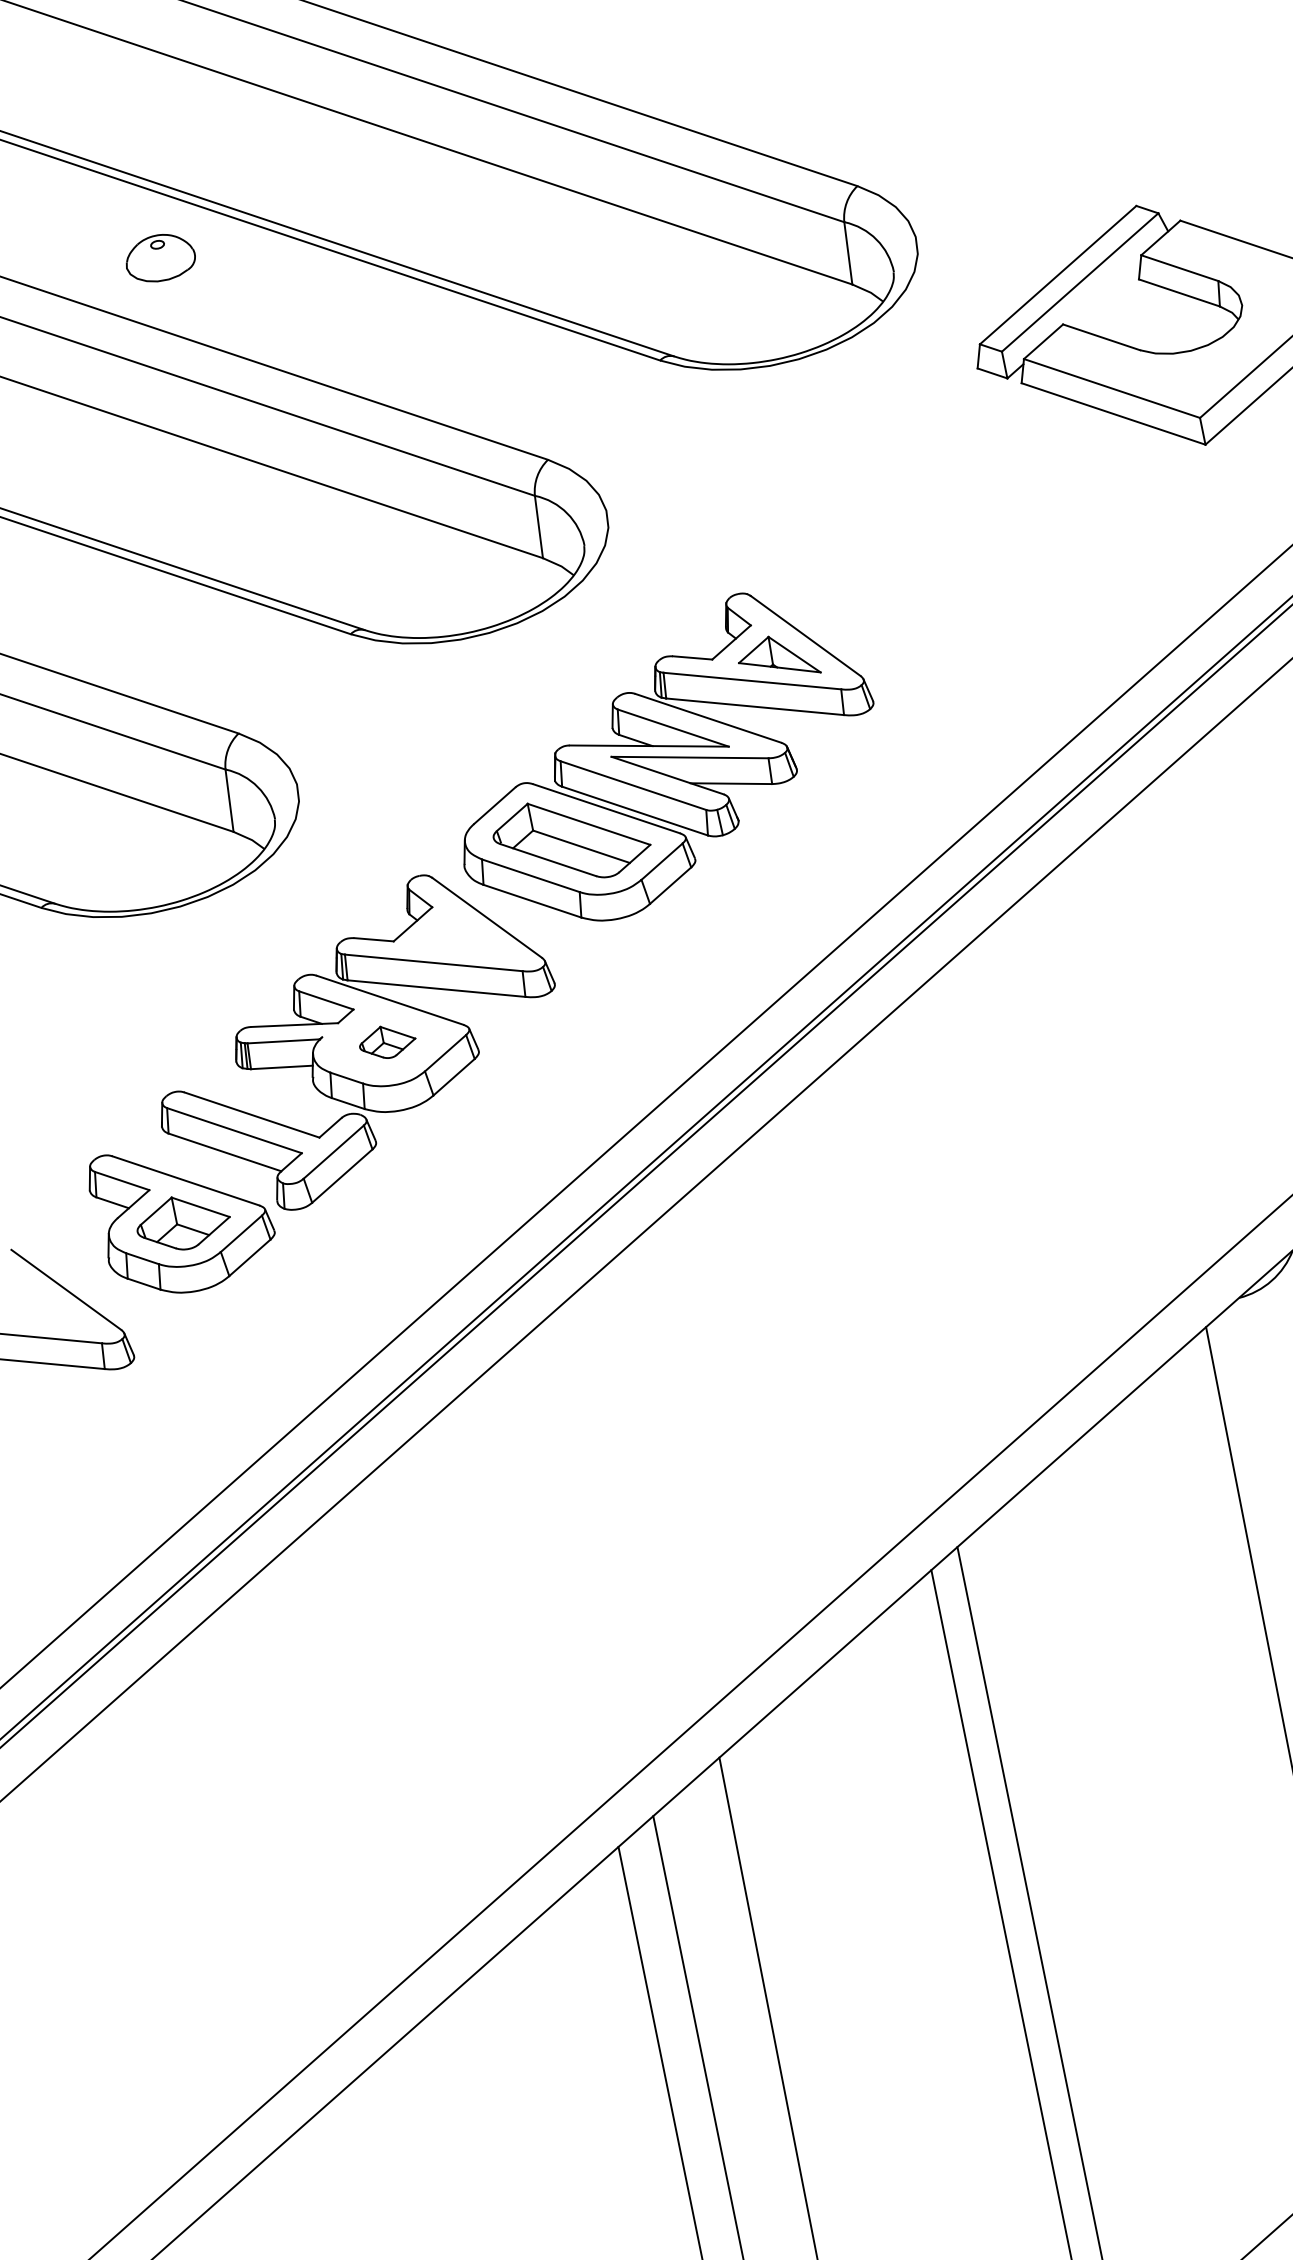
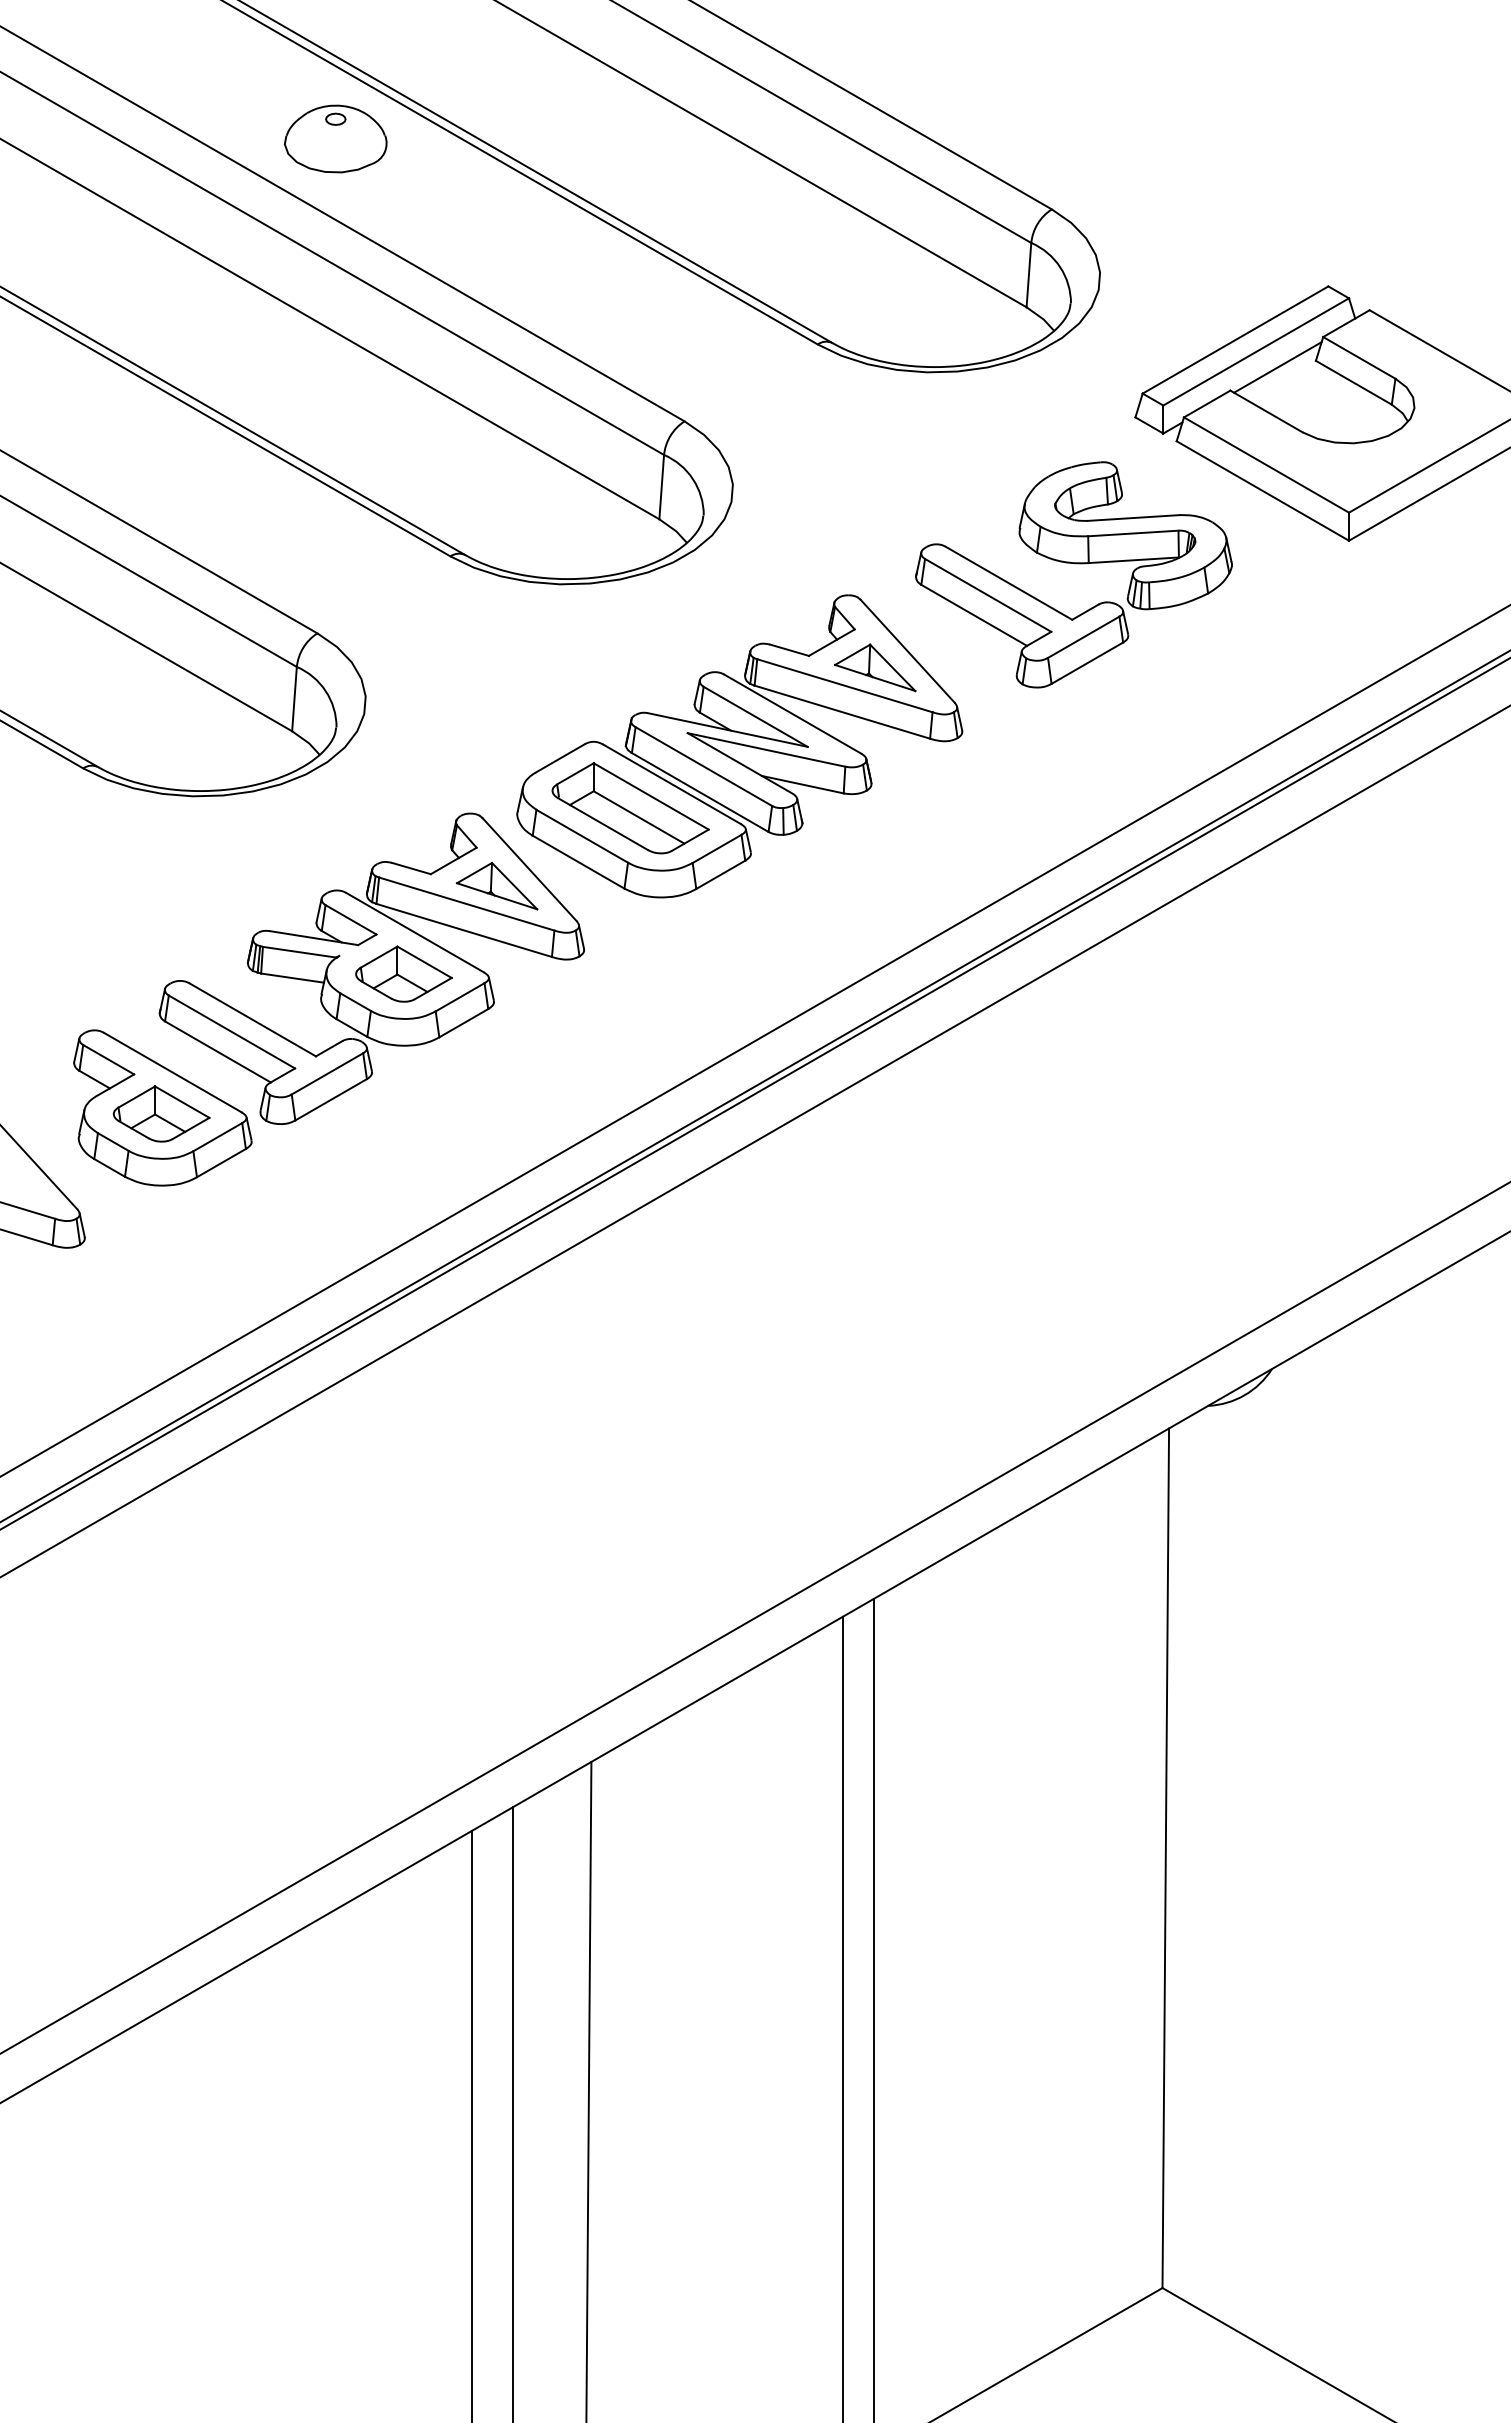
part: (159, 257) -> (335, 138), size x1.43
line: (1103, 293) -> (1277, 367), added
part: (948, 520) -> (1074, 564), added
part: (458, 939) -> (496, 885), added
part: (386, 1041) -> (403, 973), size x1.67

